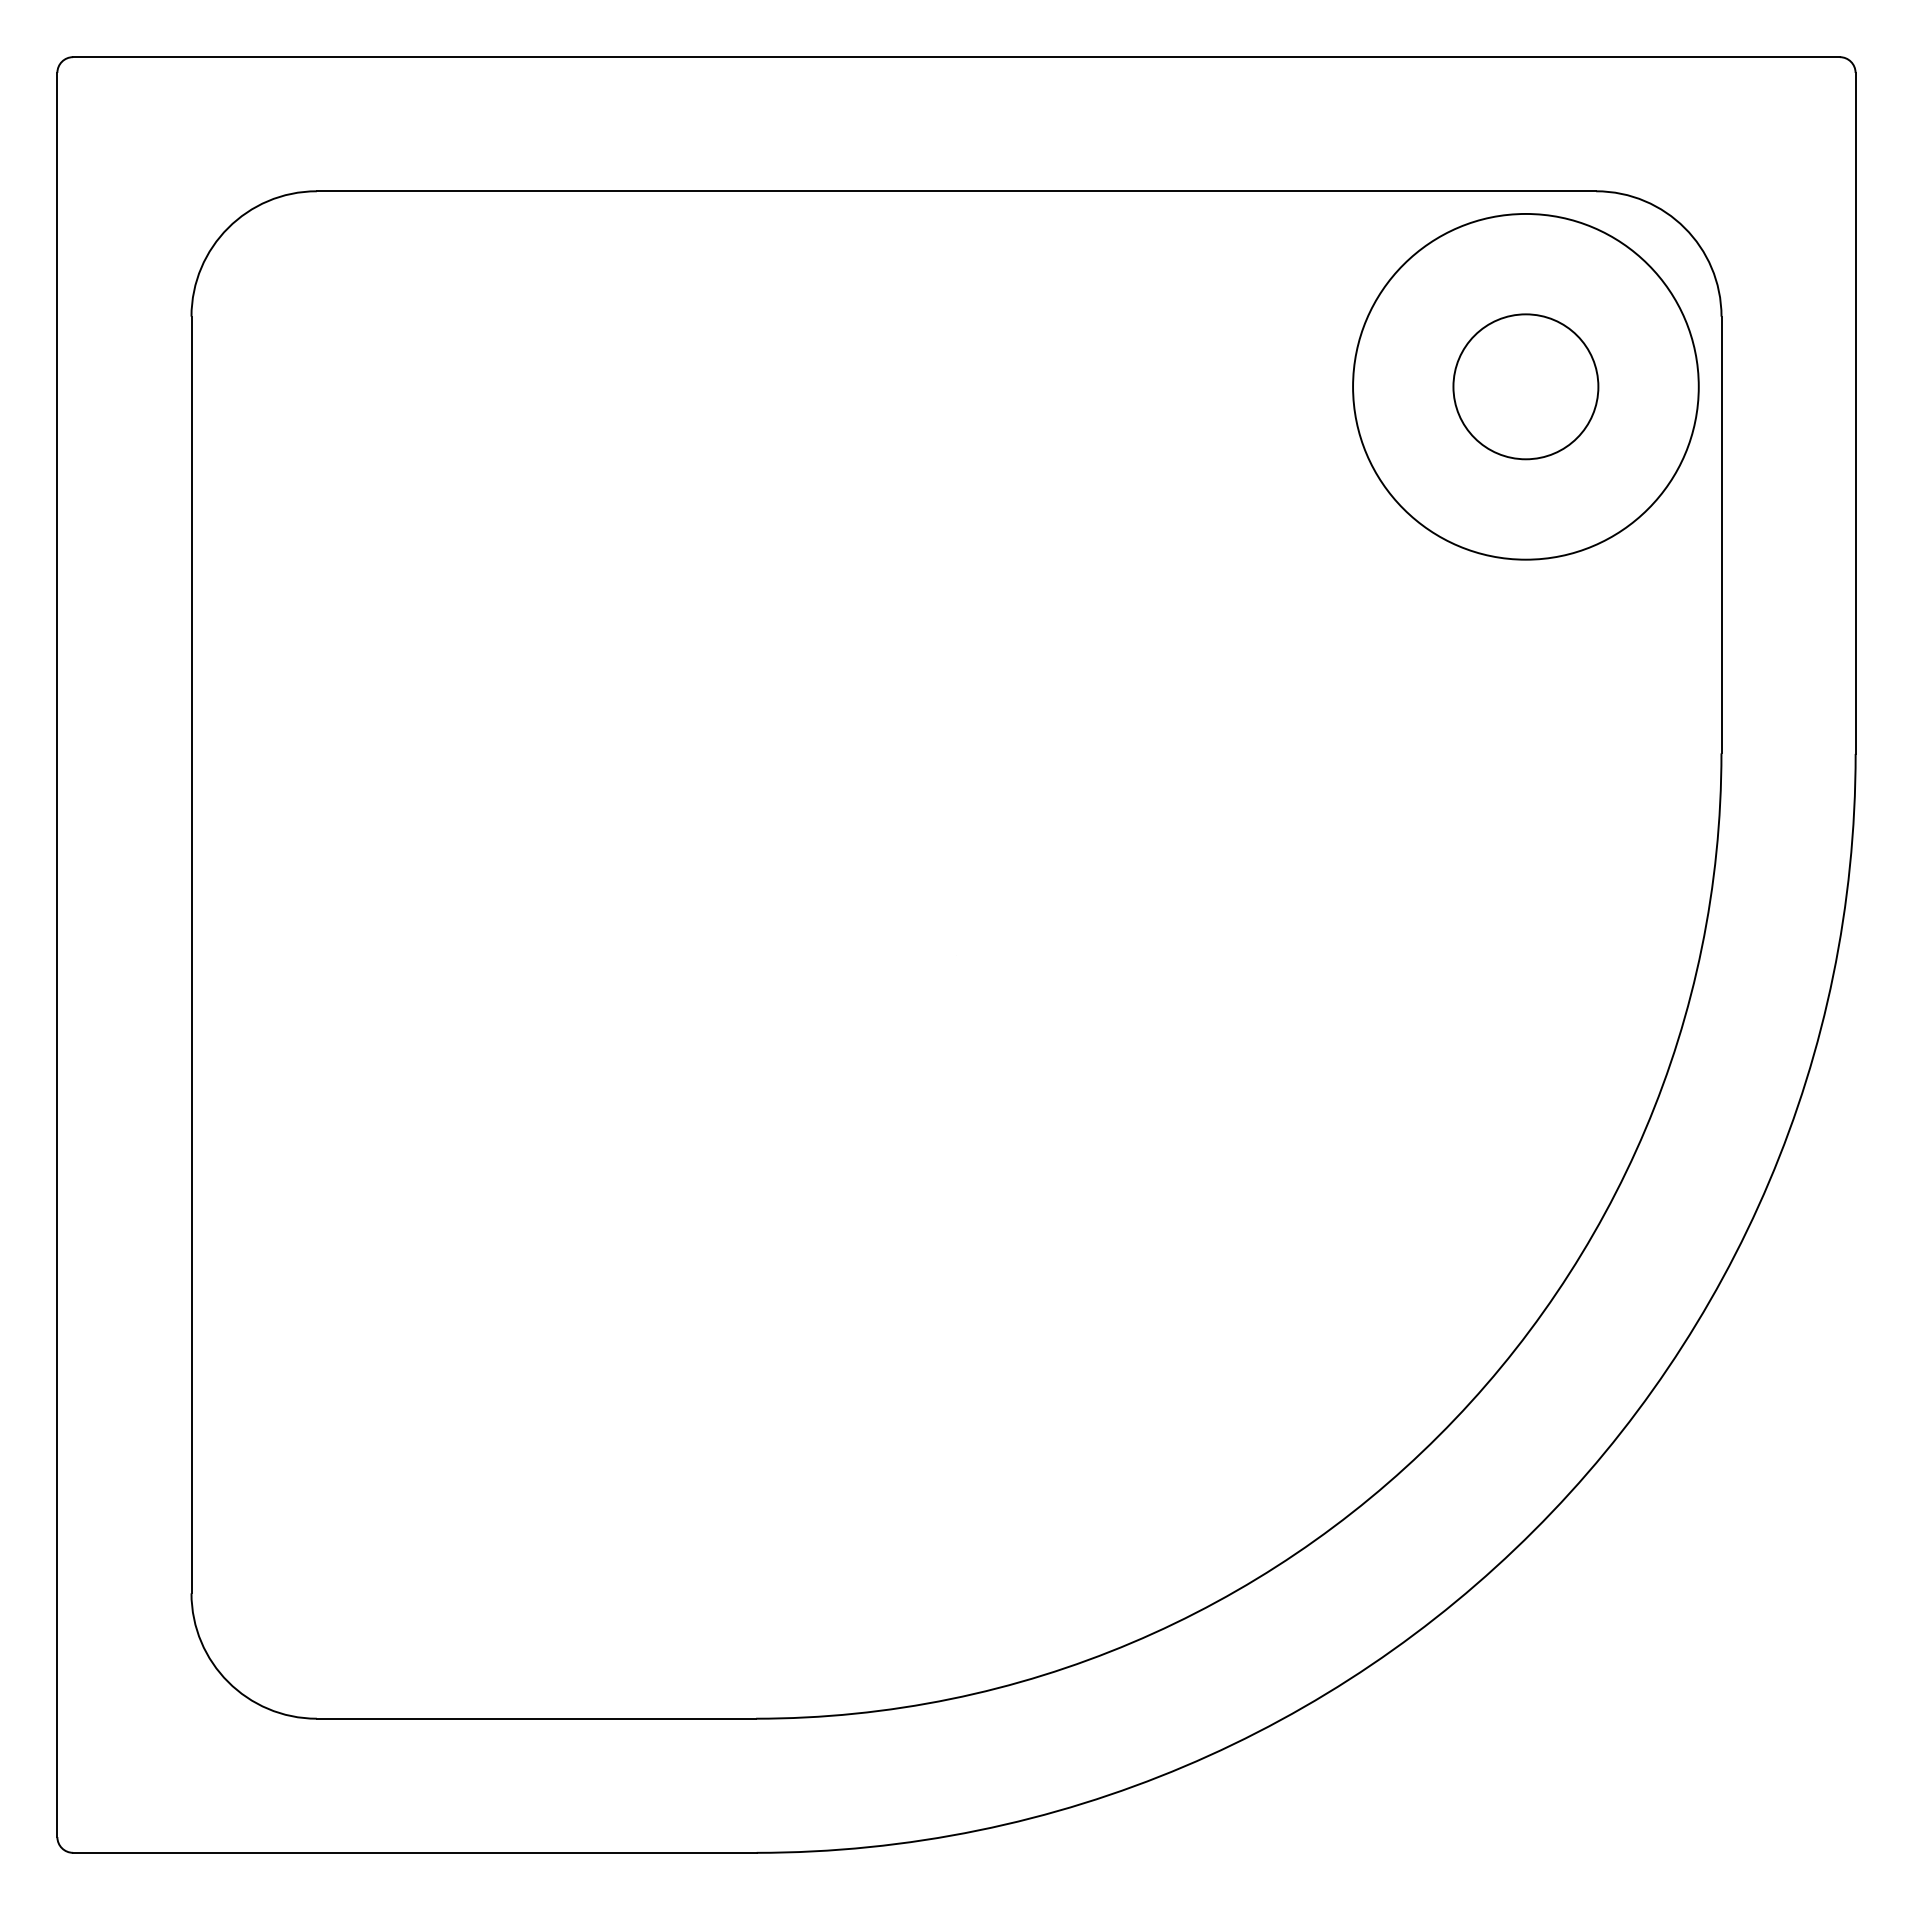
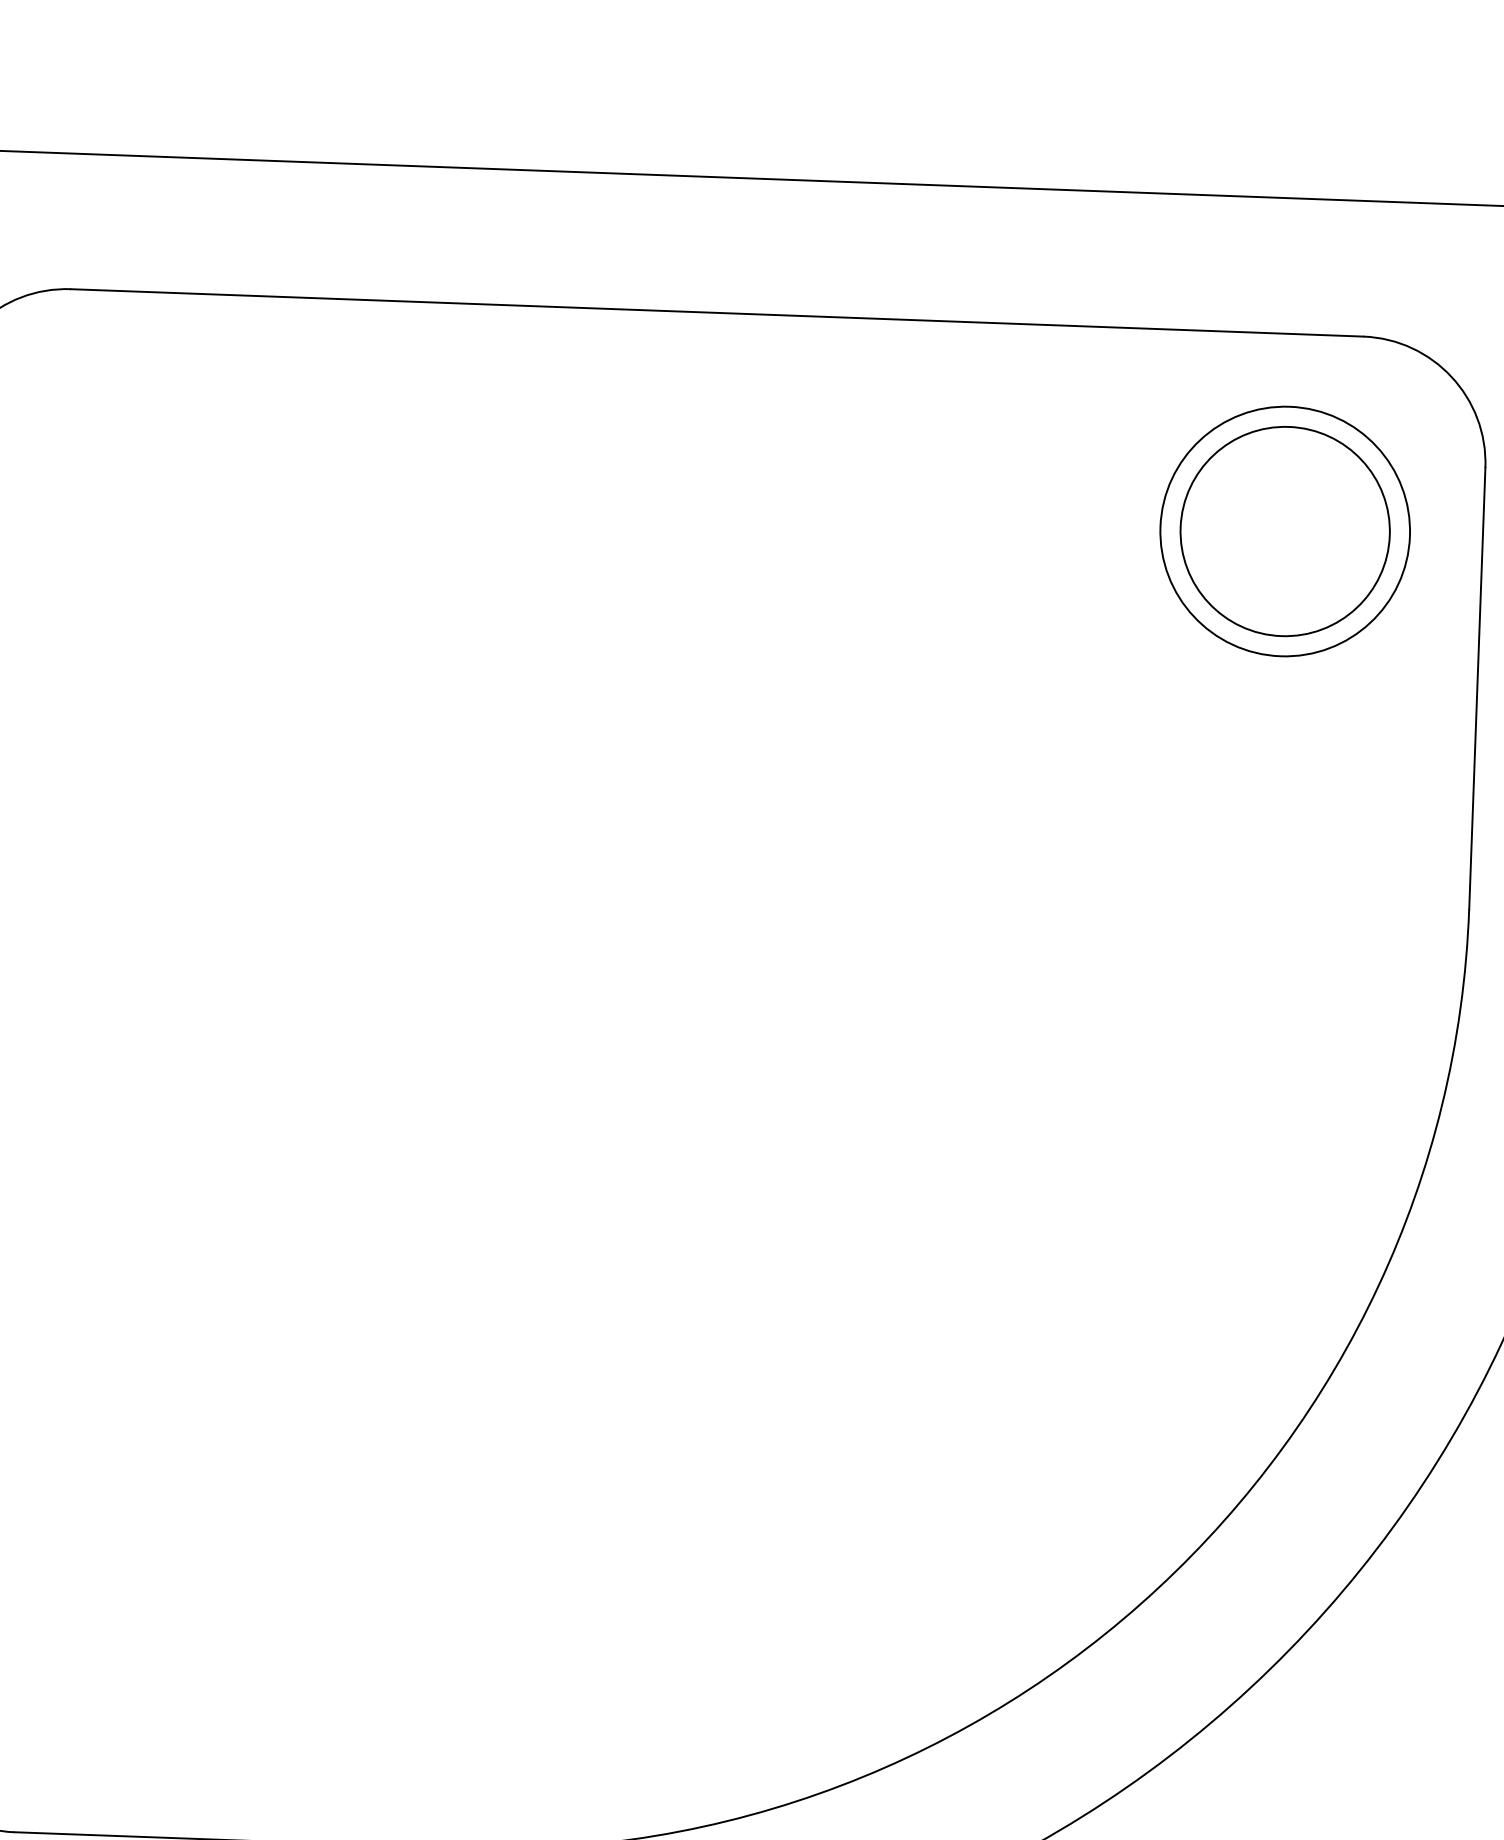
circle: (1525, 386) -> (1284, 531), size x0.71
circle: (1525, 386) -> (1284, 531), size x1.43

